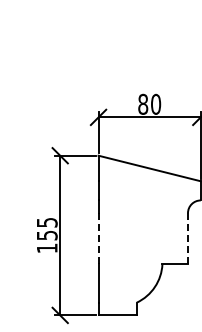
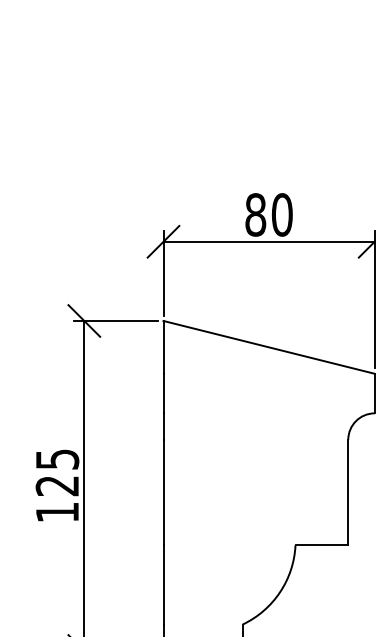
text: (46, 235) -> (55, 485), 155 -> 125
line: (98, 238) -> (163, 492), dashed -> solid
line: (187, 238) -> (347, 492), dashed -> solid

